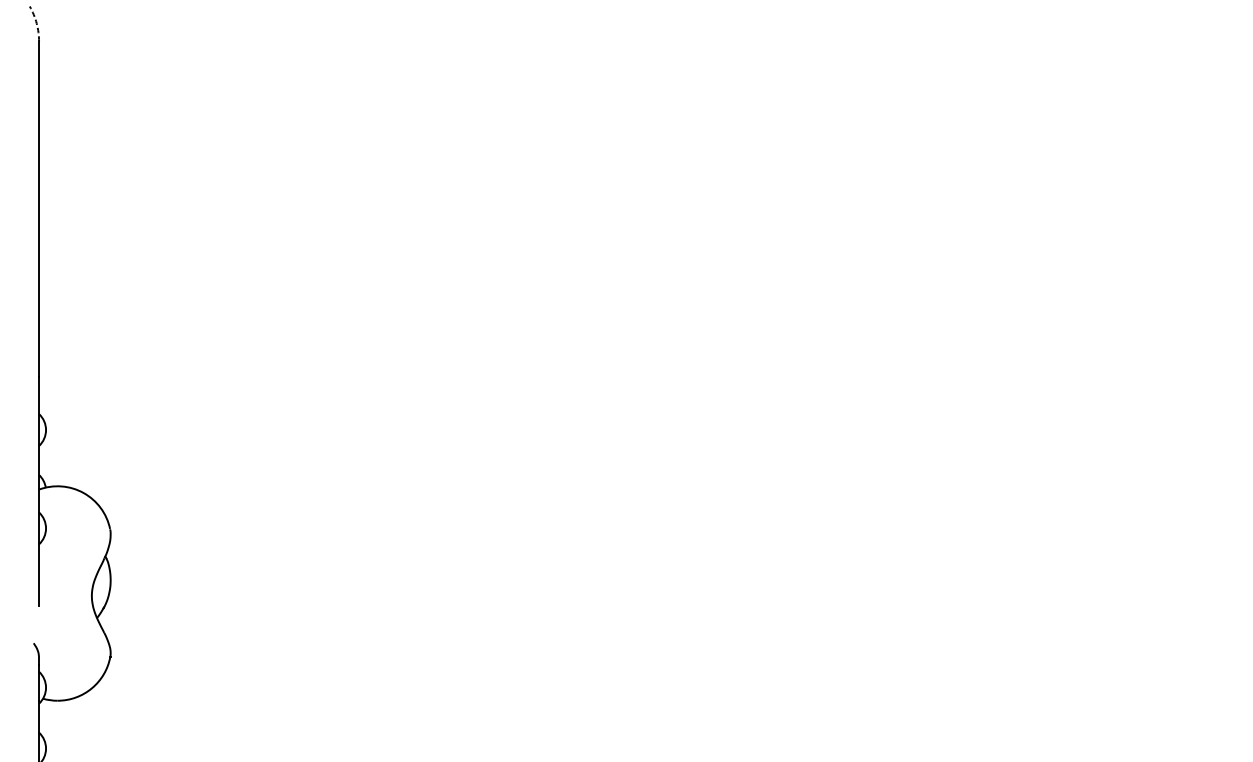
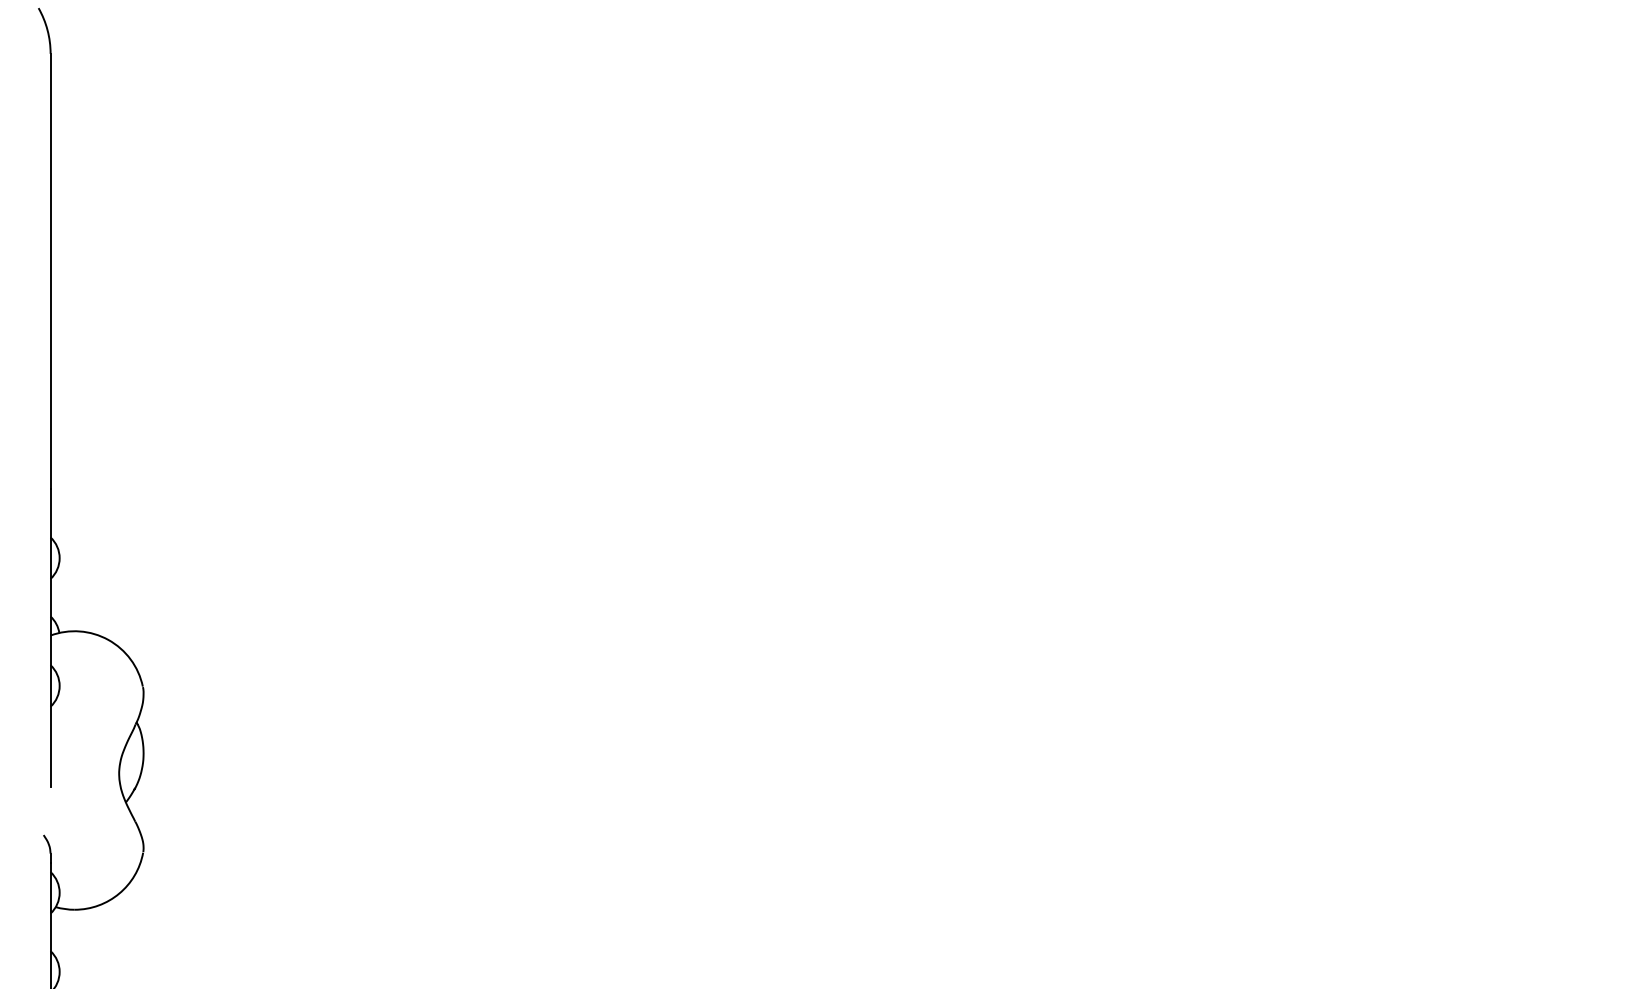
arc: (36, 23) -> (47, 30), dashed -> solid

